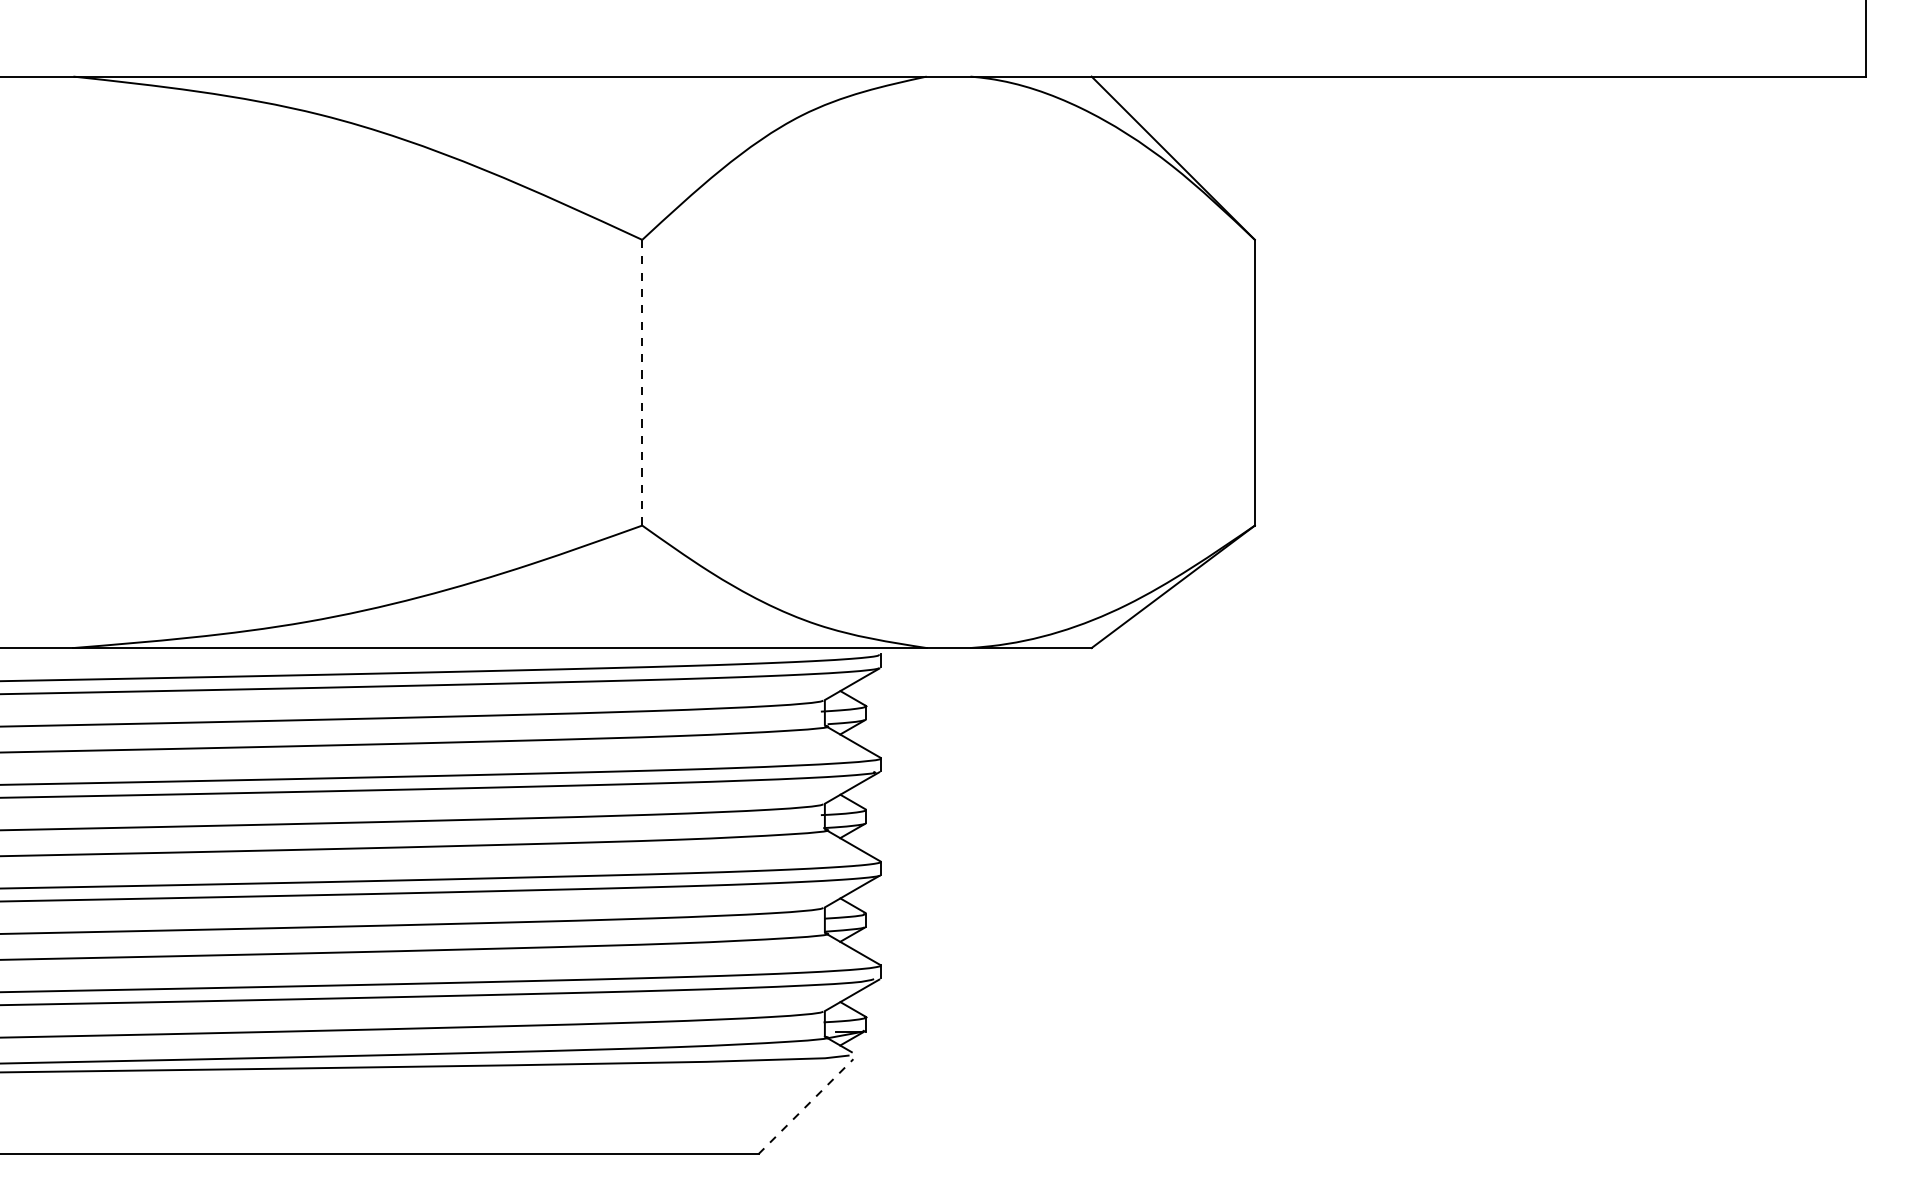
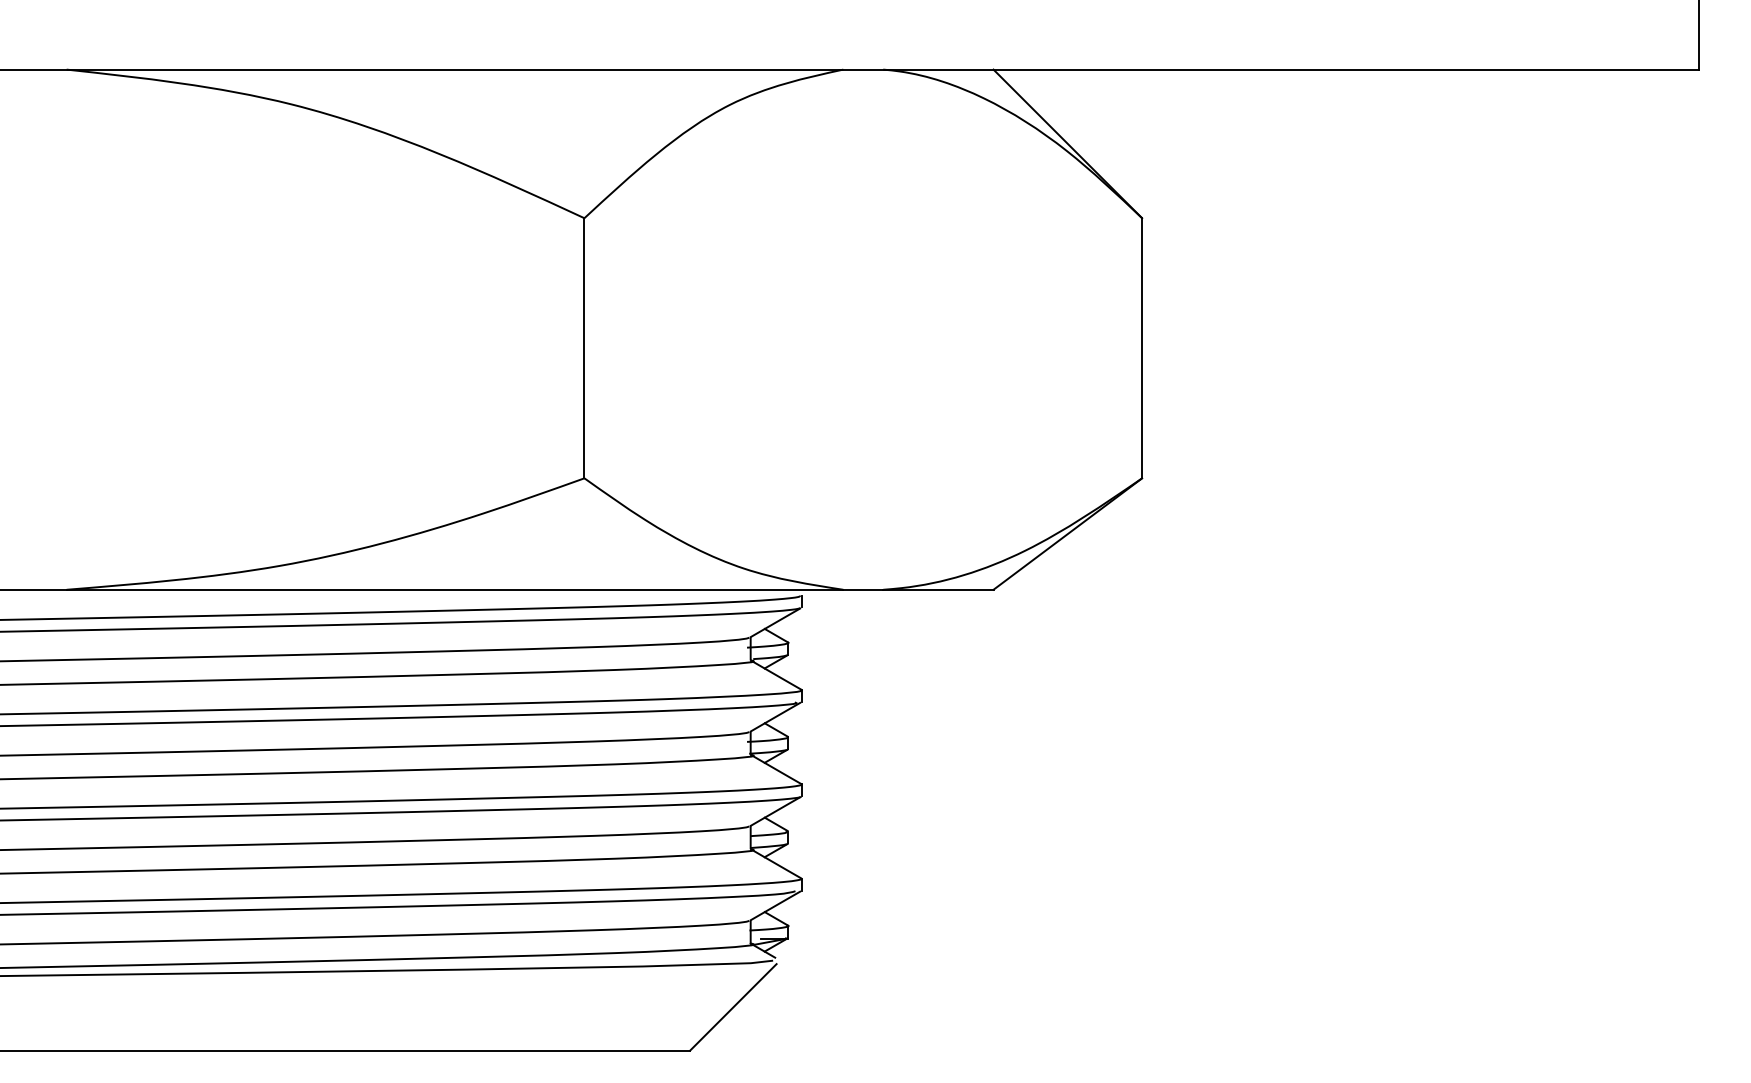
line: (642, 382) -> (584, 348), dashed -> solid
line: (806, 1106) -> (733, 1007), dashed -> solid

